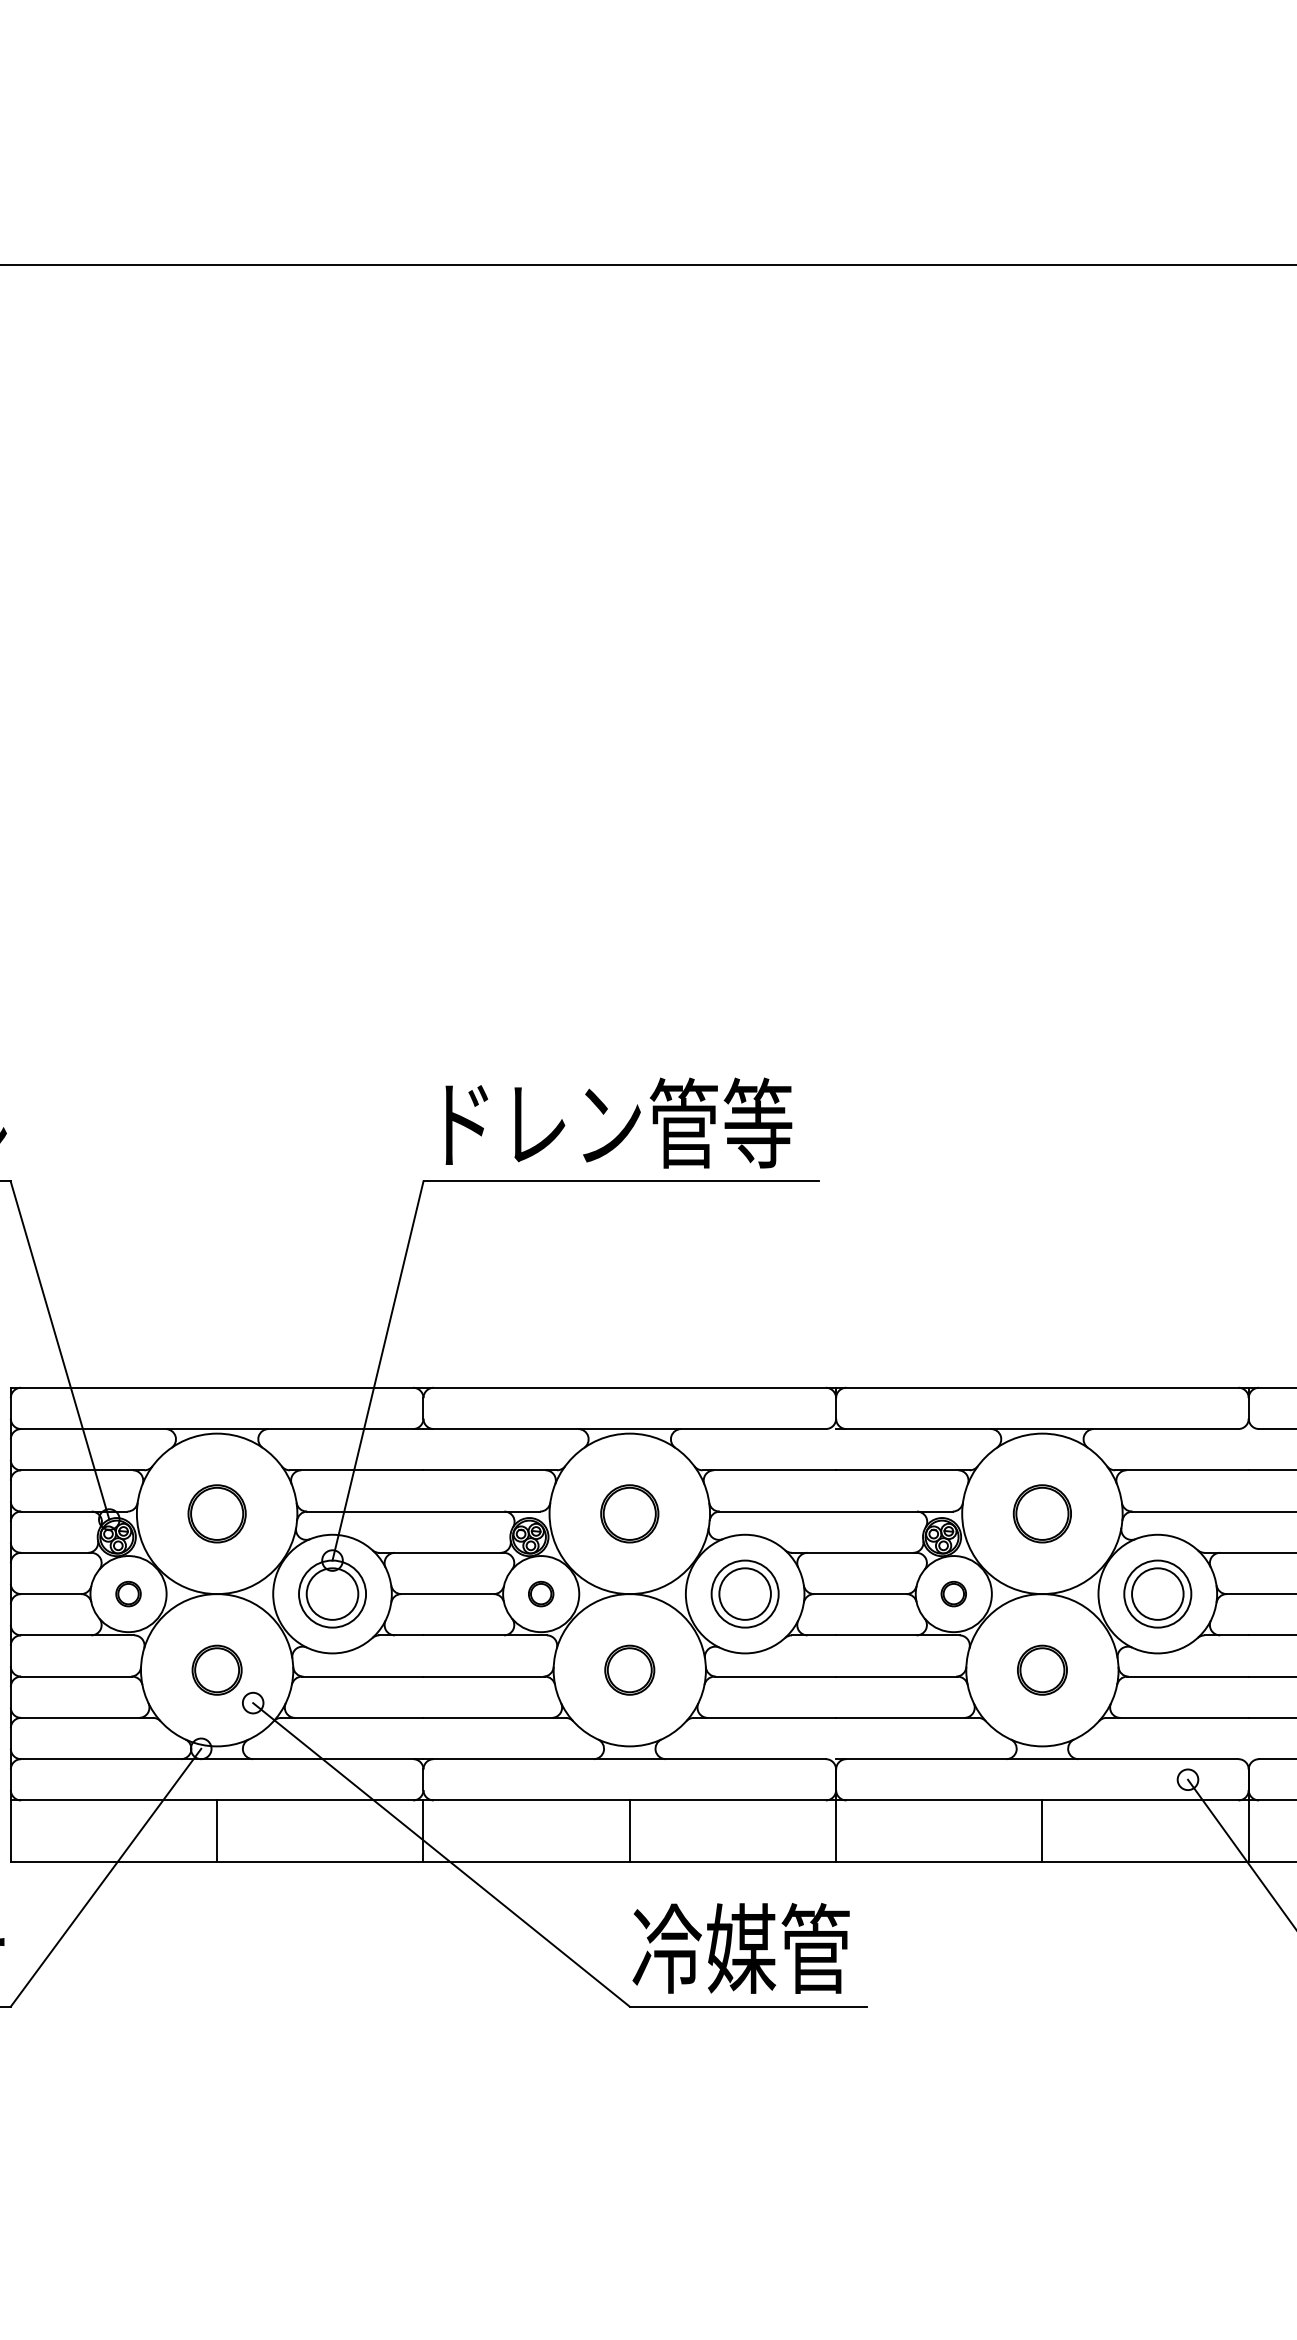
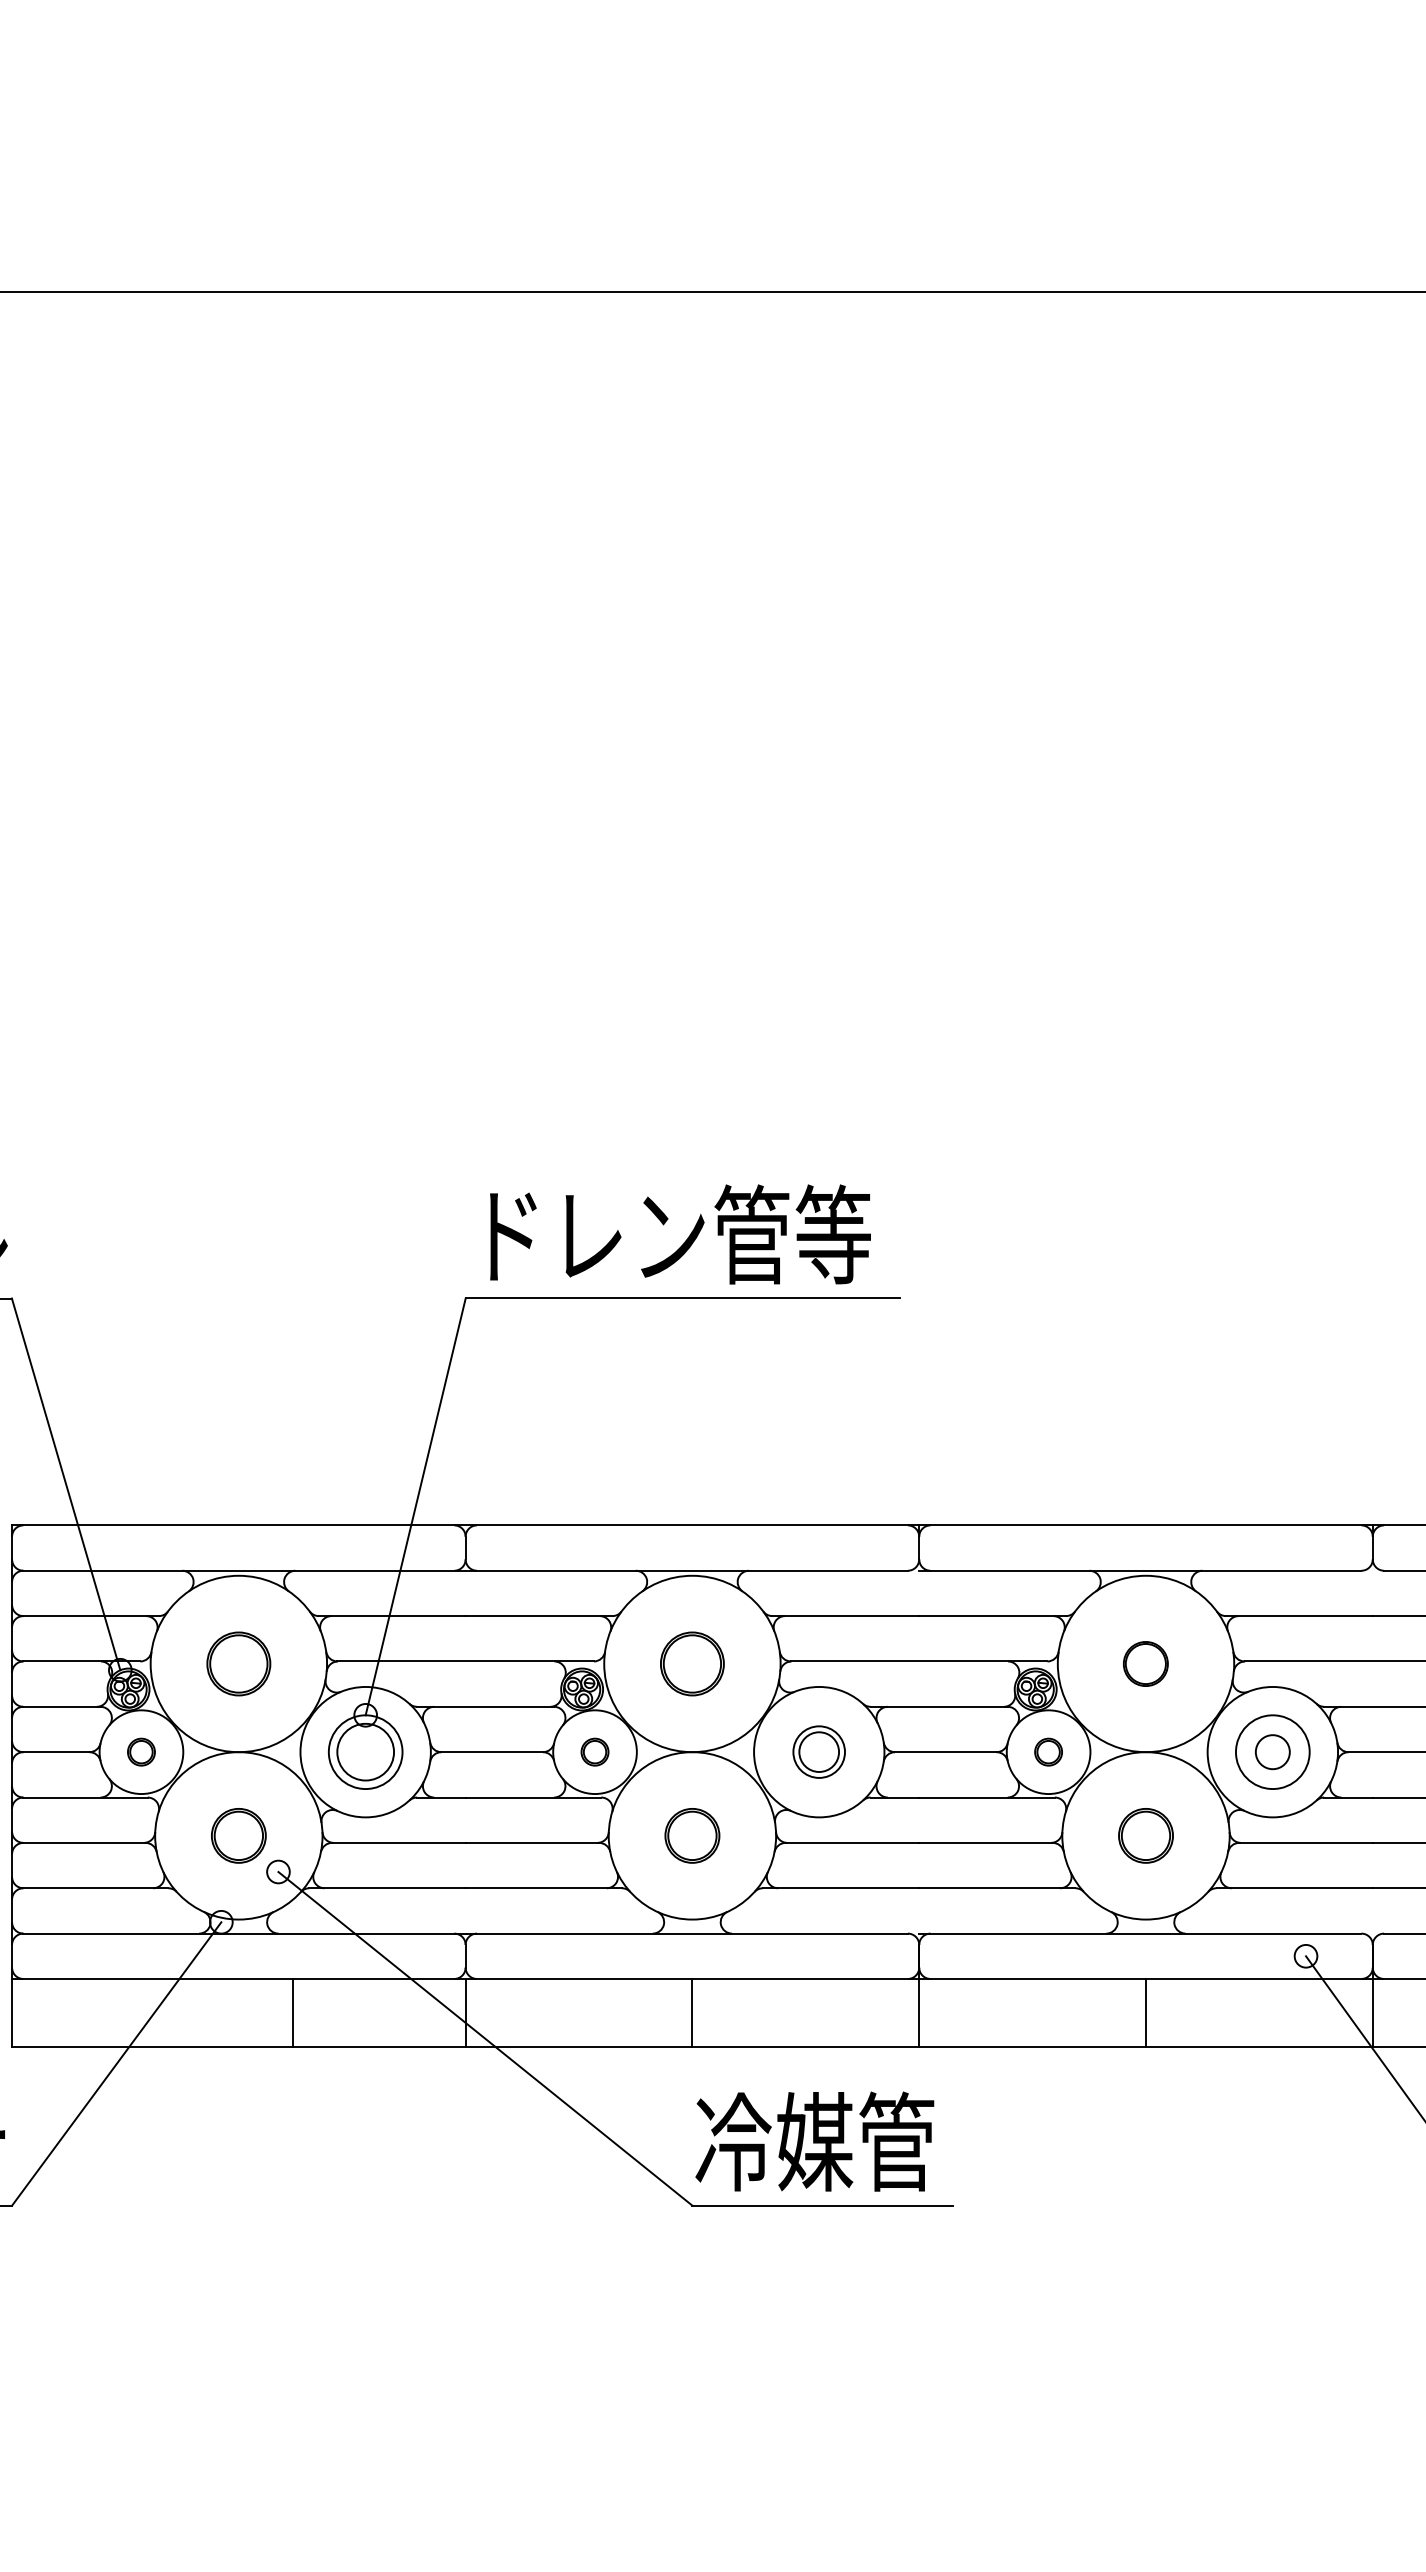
part: (1041, 1513) -> (1144, 1663), size x0.7
part: (744, 1593) -> (818, 1751), size x0.7
circle: (1157, 1593) -> (1272, 1751), size x0.6
line: (217, 1831) -> (293, 2013), moved

